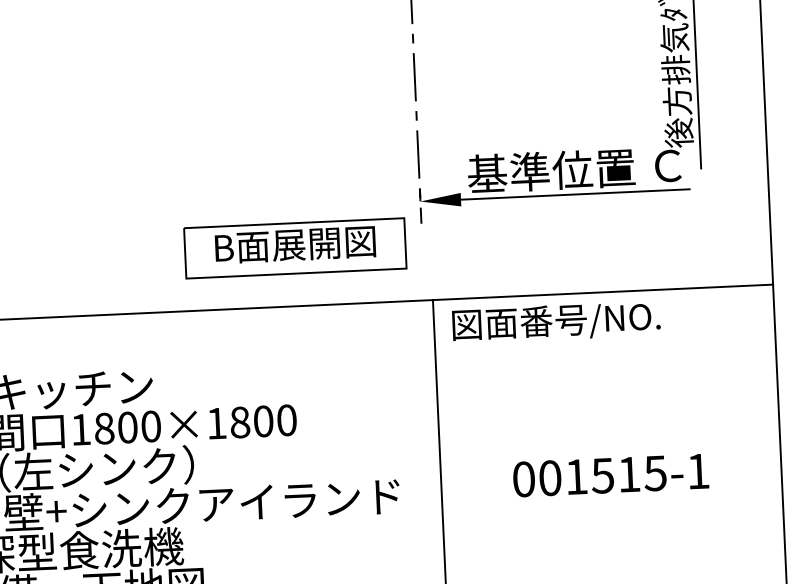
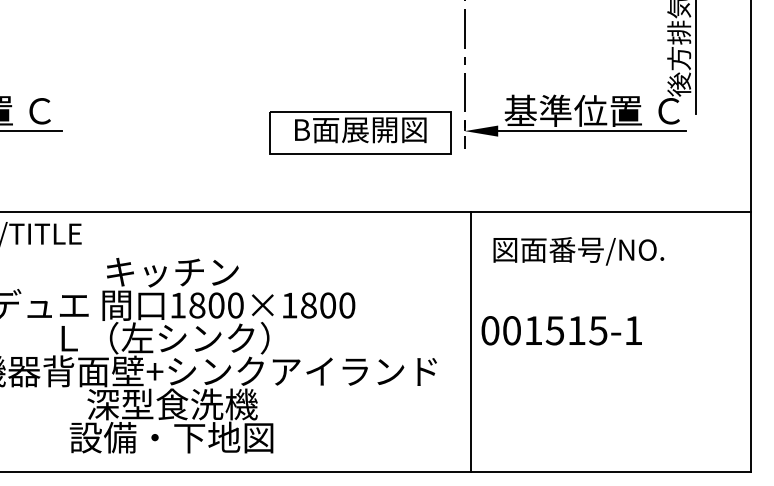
part: (295, 247) -> (360, 132), moved
text: (556, 322) -> (578, 251), moved
text: (610, 475) -> (561, 330), moved

